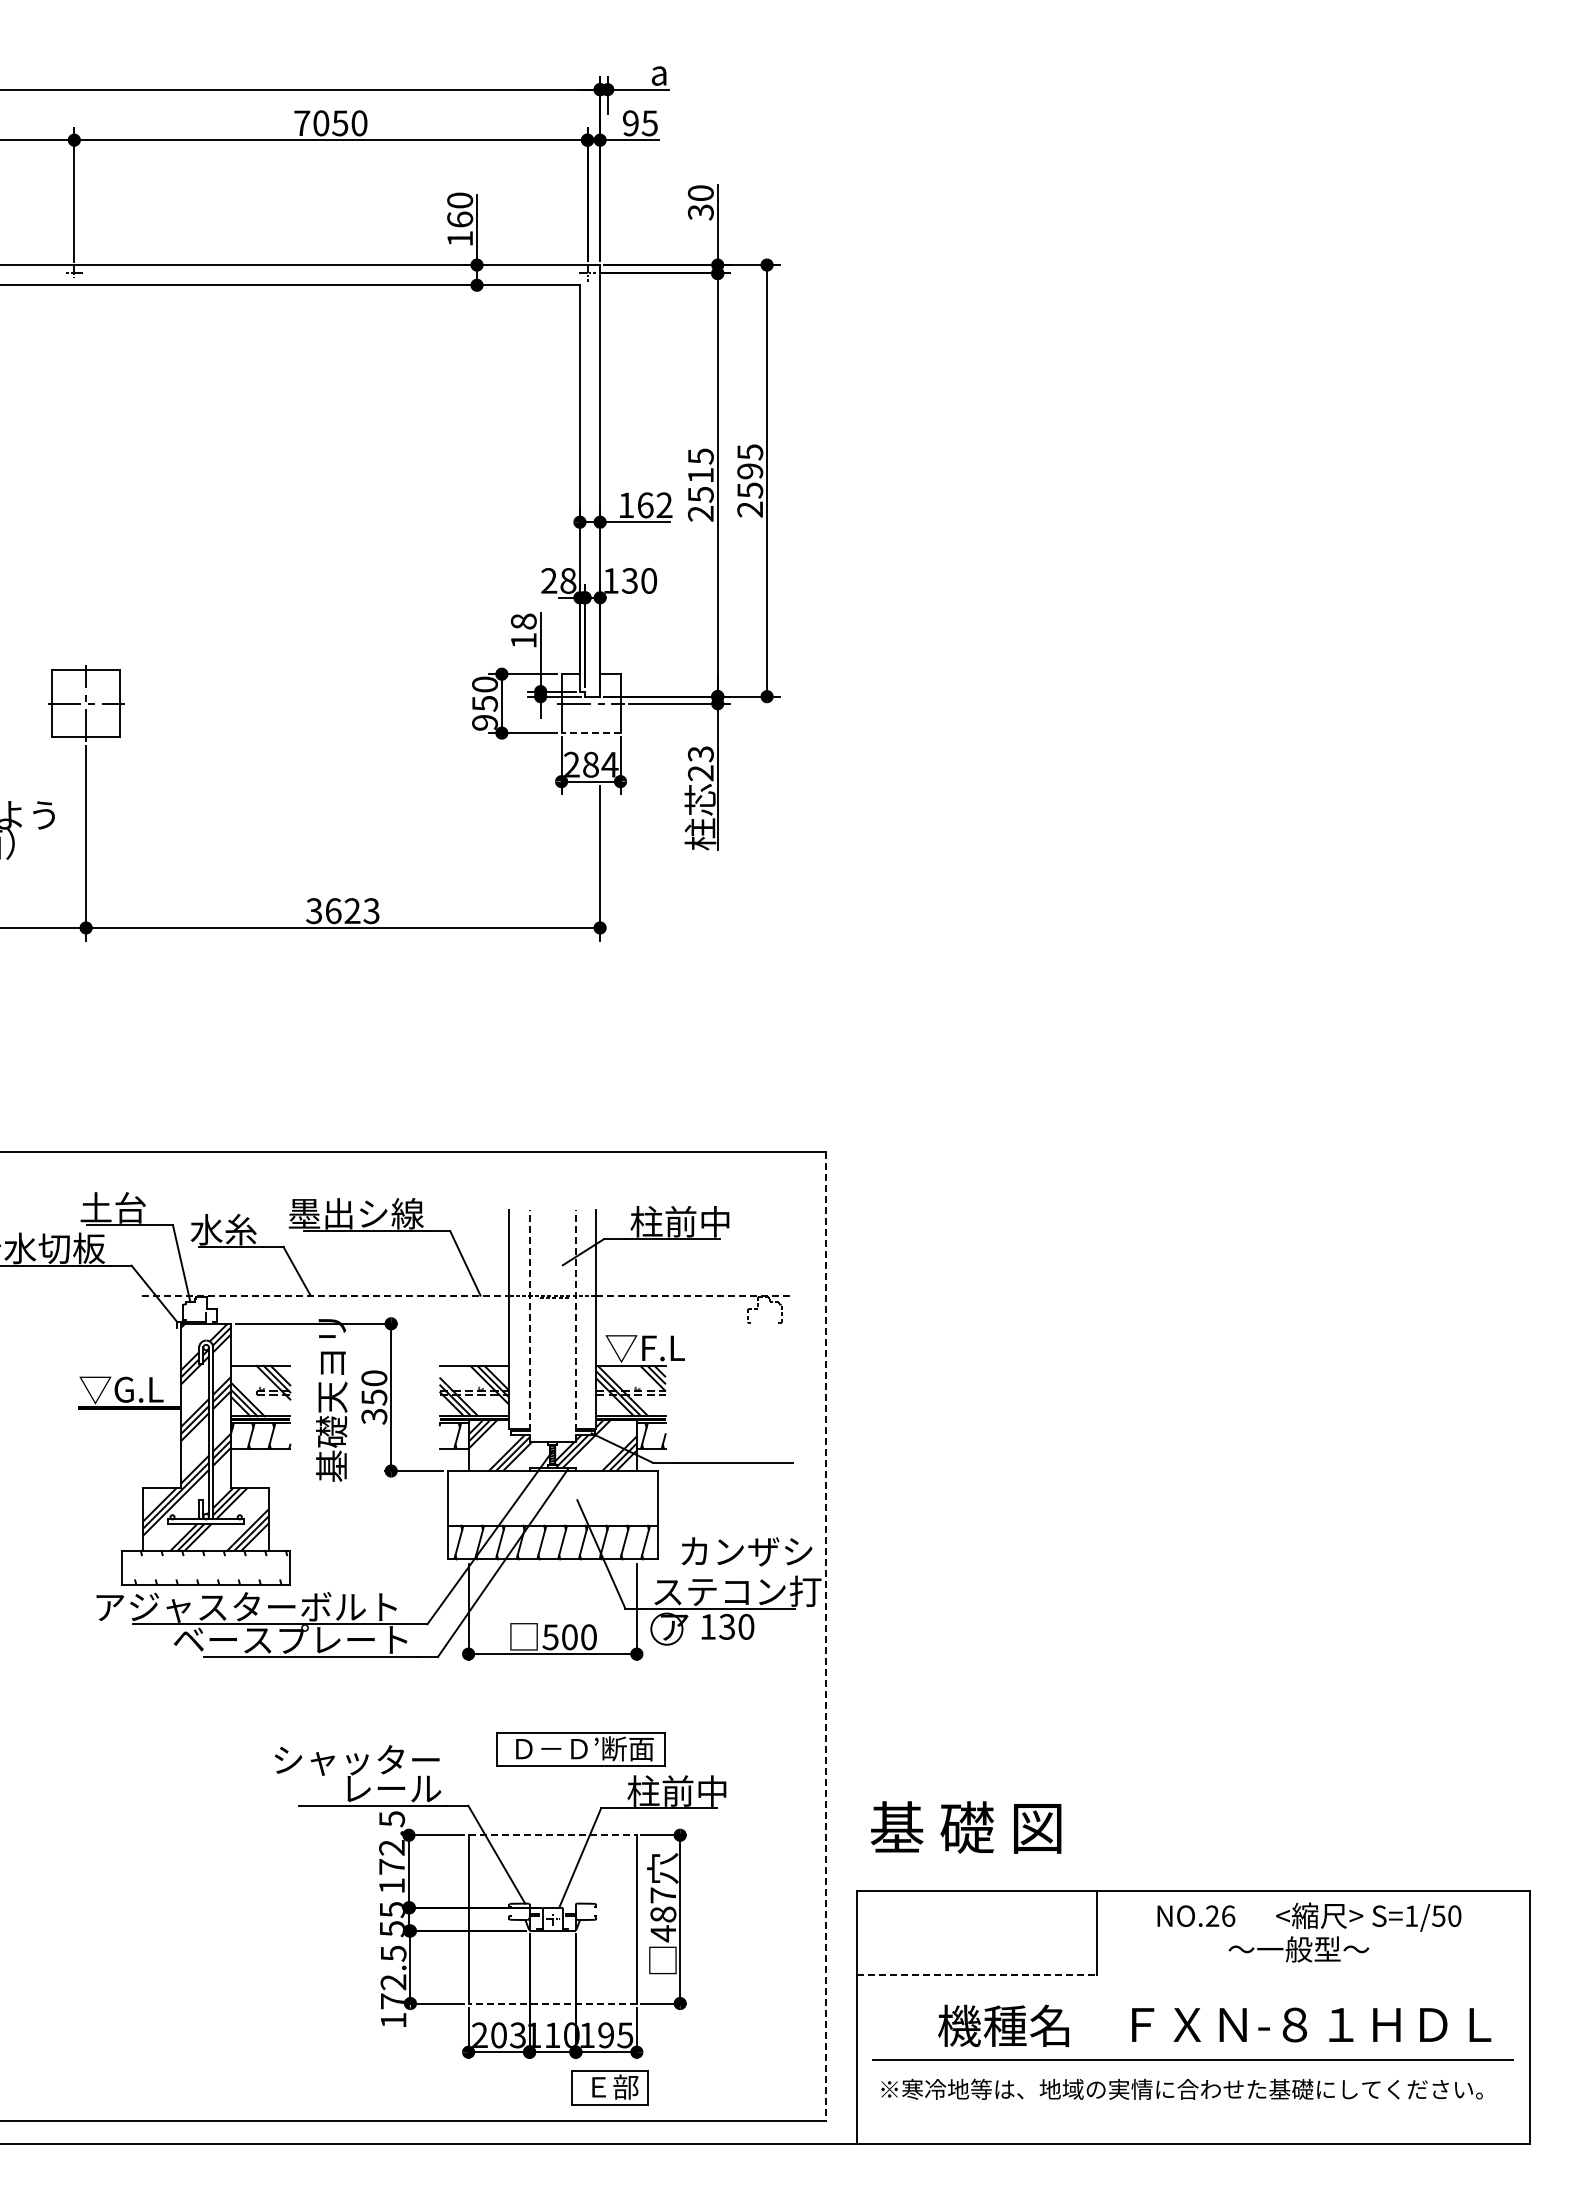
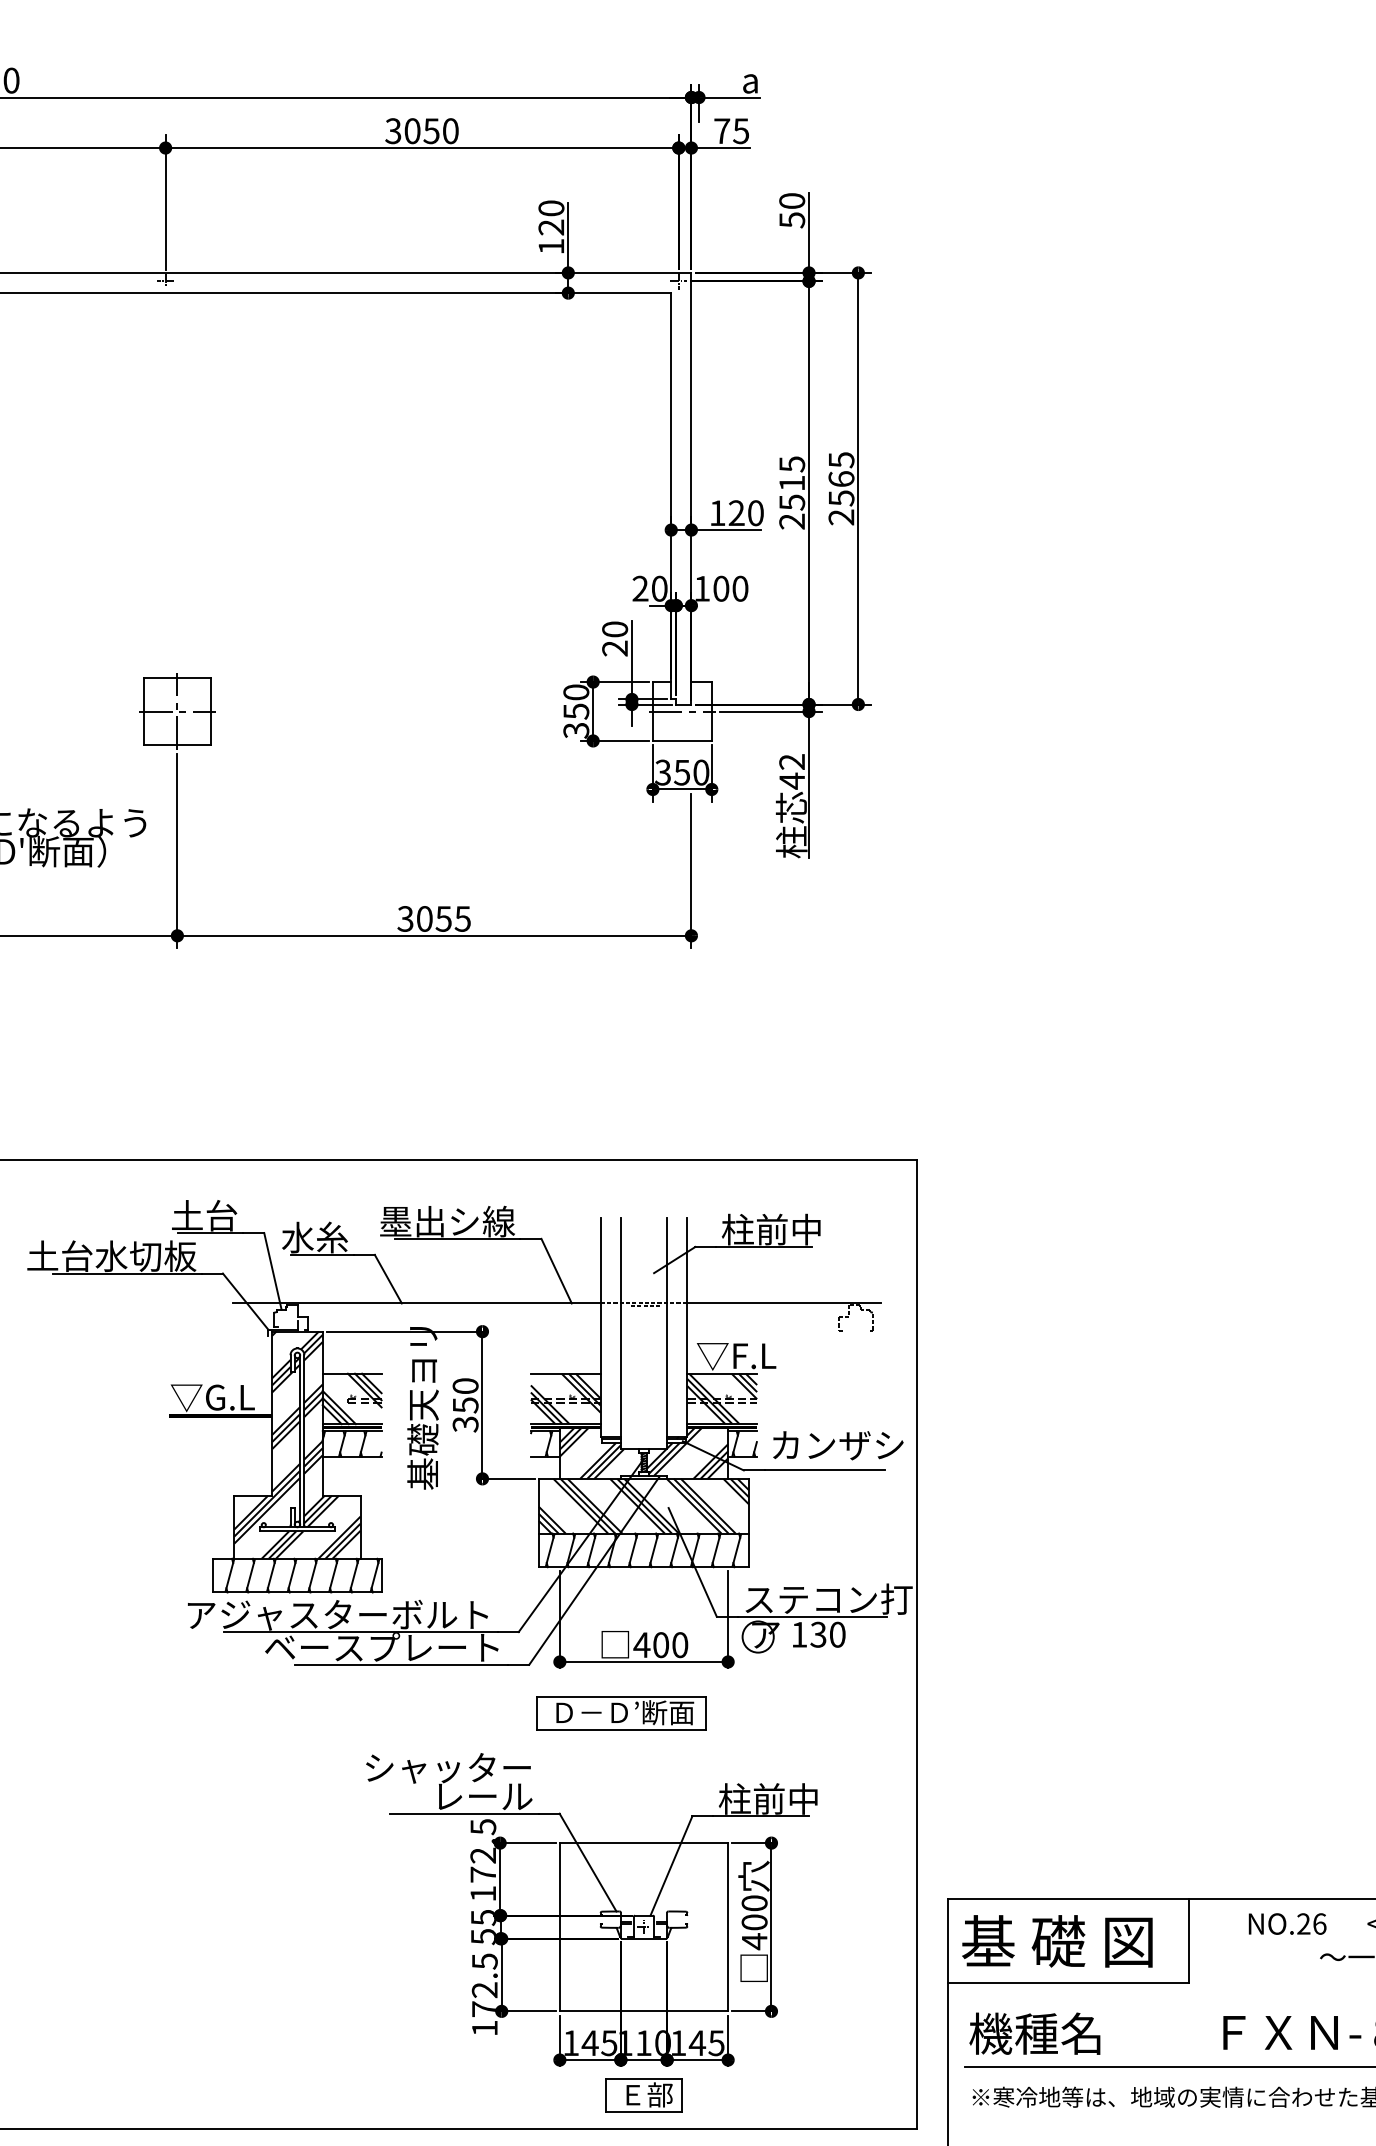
text: (302, 123) -> (393, 131), 7050 -> 3050
text: (630, 123) -> (721, 131), 95 -> 75
text: (700, 211) -> (791, 219), 30 -> 50
text: (460, 219) -> (551, 227), 160 -> 120
text: (750, 471) -> (841, 479), 2595 -> 2565
text: (654, 505) -> (745, 513), 162 -> 120
text: (568, 580) -> (659, 588), 28 -> 20
text: (629, 580) -> (720, 588), 130 -> 100
text: (523, 630) -> (614, 638), 18 -> 20
text: (484, 723) -> (575, 731), 950 -> 350
line: (590, 733) -> (681, 741), dashed -> solid
text: (700, 763) -> (791, 771), 23 -> 42
text: (590, 764) -> (681, 772), 284 -> 350
text: (352, 911) -> (443, 919), 3623 -> 3055
line: (325, 1295) -> (416, 1303), dashed -> solid
line: (692, 1295) -> (783, 1303), dashed -> solid
line: (529, 1325) -> (620, 1333), dashed -> solid
line: (575, 1325) -> (666, 1333), dashed -> solid
hatch: (552, 1498) -> (643, 1506), added
text: (746, 1551) -> (837, 1445), moved
hatch: (205, 1567) -> (296, 1575), added
text: (550, 1637) -> (641, 1645), 500 -> 400
line: (825, 1637) -> (916, 1645), dashed -> solid
part: (580, 1749) -> (620, 1713), moved
text: (965, 1827) -> (1056, 1941), moved
line: (553, 1835) -> (644, 1843), dashed -> solid
text: (663, 1904) -> (754, 1912), 487 -> 400
line: (977, 1975) -> (1068, 1983), dashed -> solid
line: (552, 2003) -> (643, 2011), dashed -> solid
text: (1003, 2025) -> (1034, 2033), moved
text: (498, 2035) -> (589, 2043), 203 -> 145
text: (605, 2035) -> (696, 2043), 195 -> 145
part: (609, 2087) -> (643, 2095), moved

